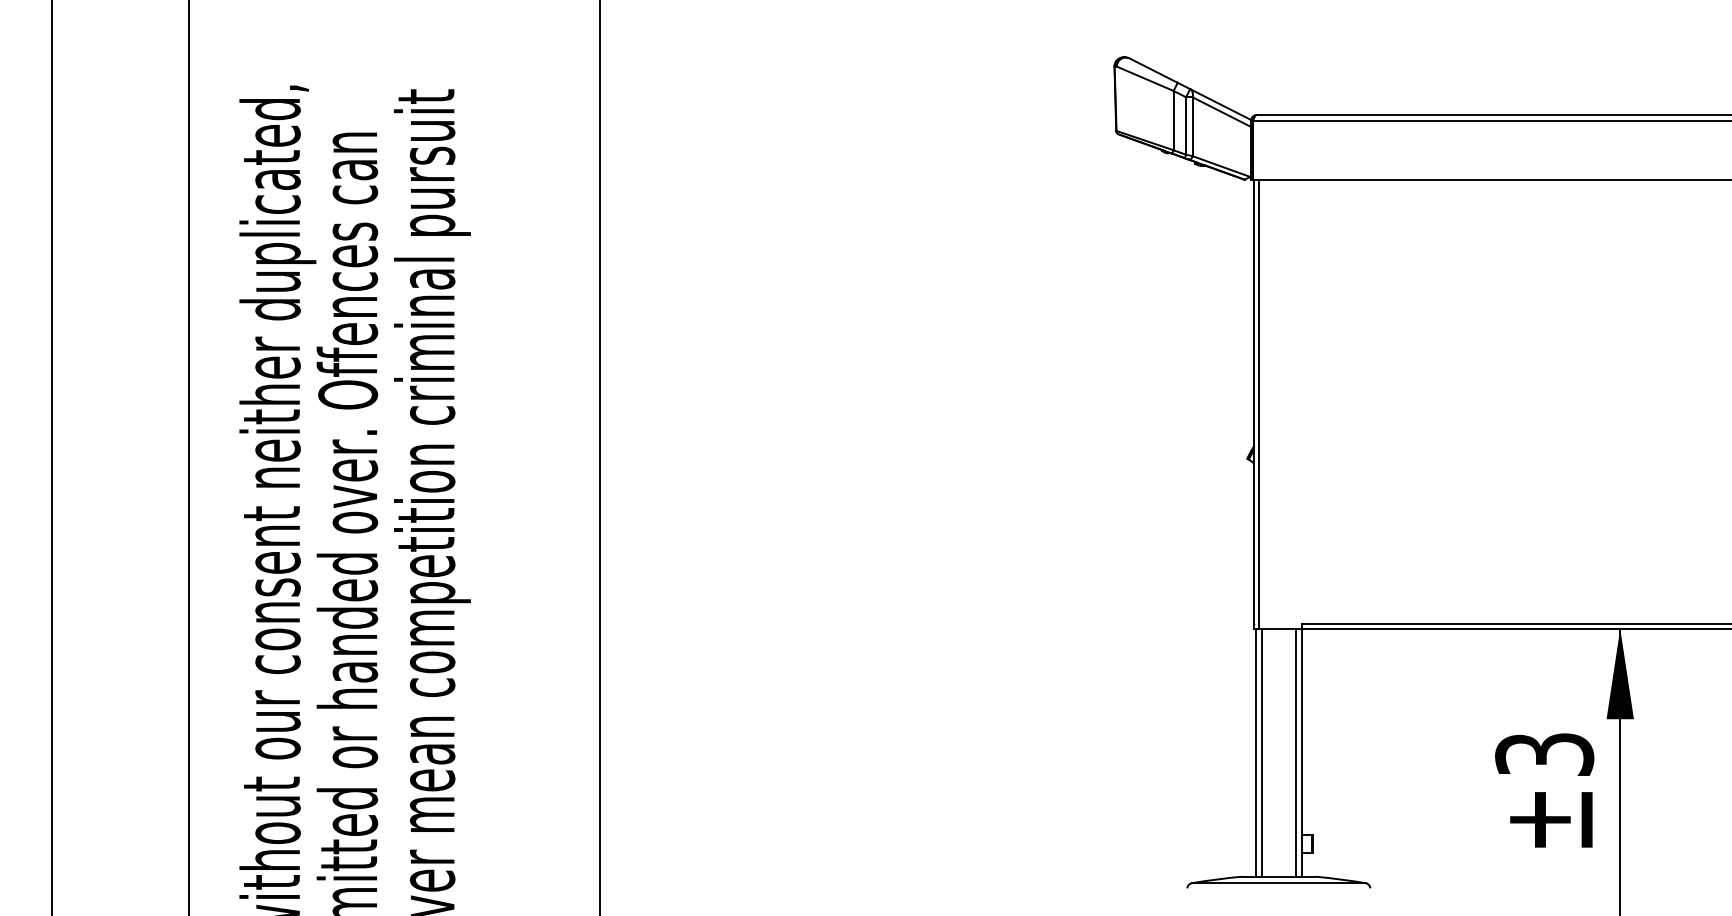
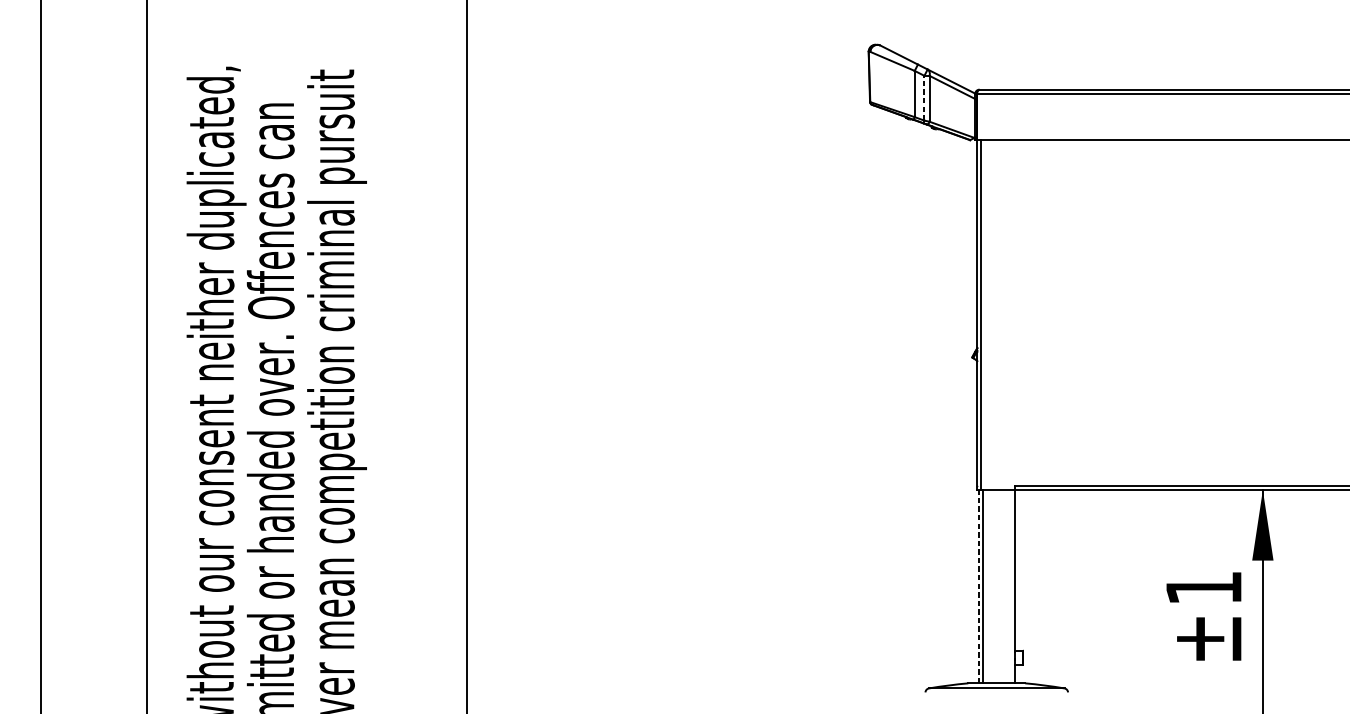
line: (1186, 126) -> (924, 98), solid -> dashed
line: (1256, 752) -> (979, 586), solid -> dashed
line: (1296, 752) -> (1010, 586), removed
text: (1544, 754) -> (1203, 588), ±3 -> ±1

